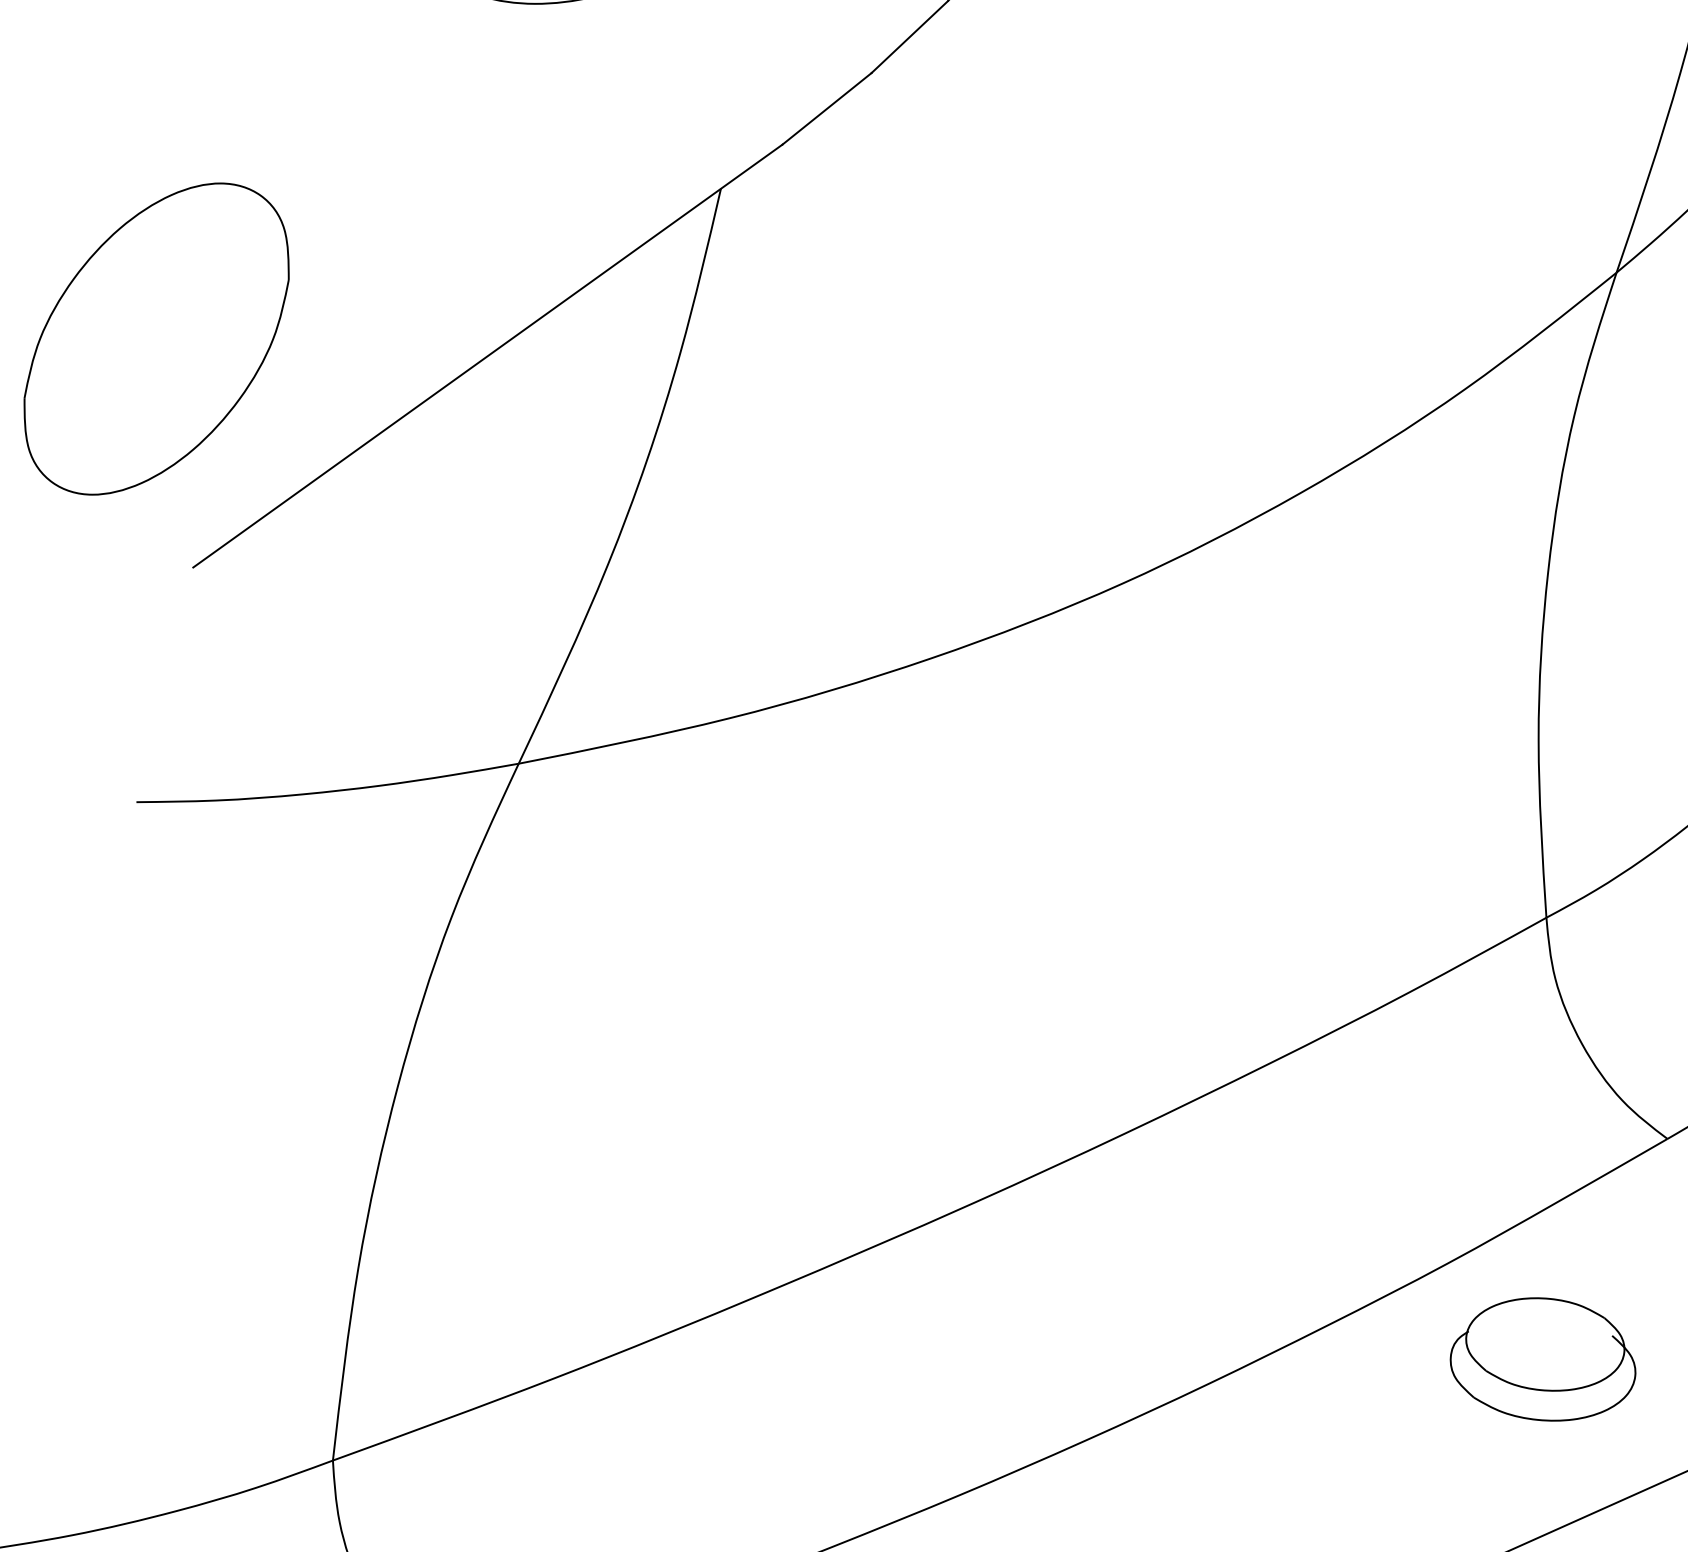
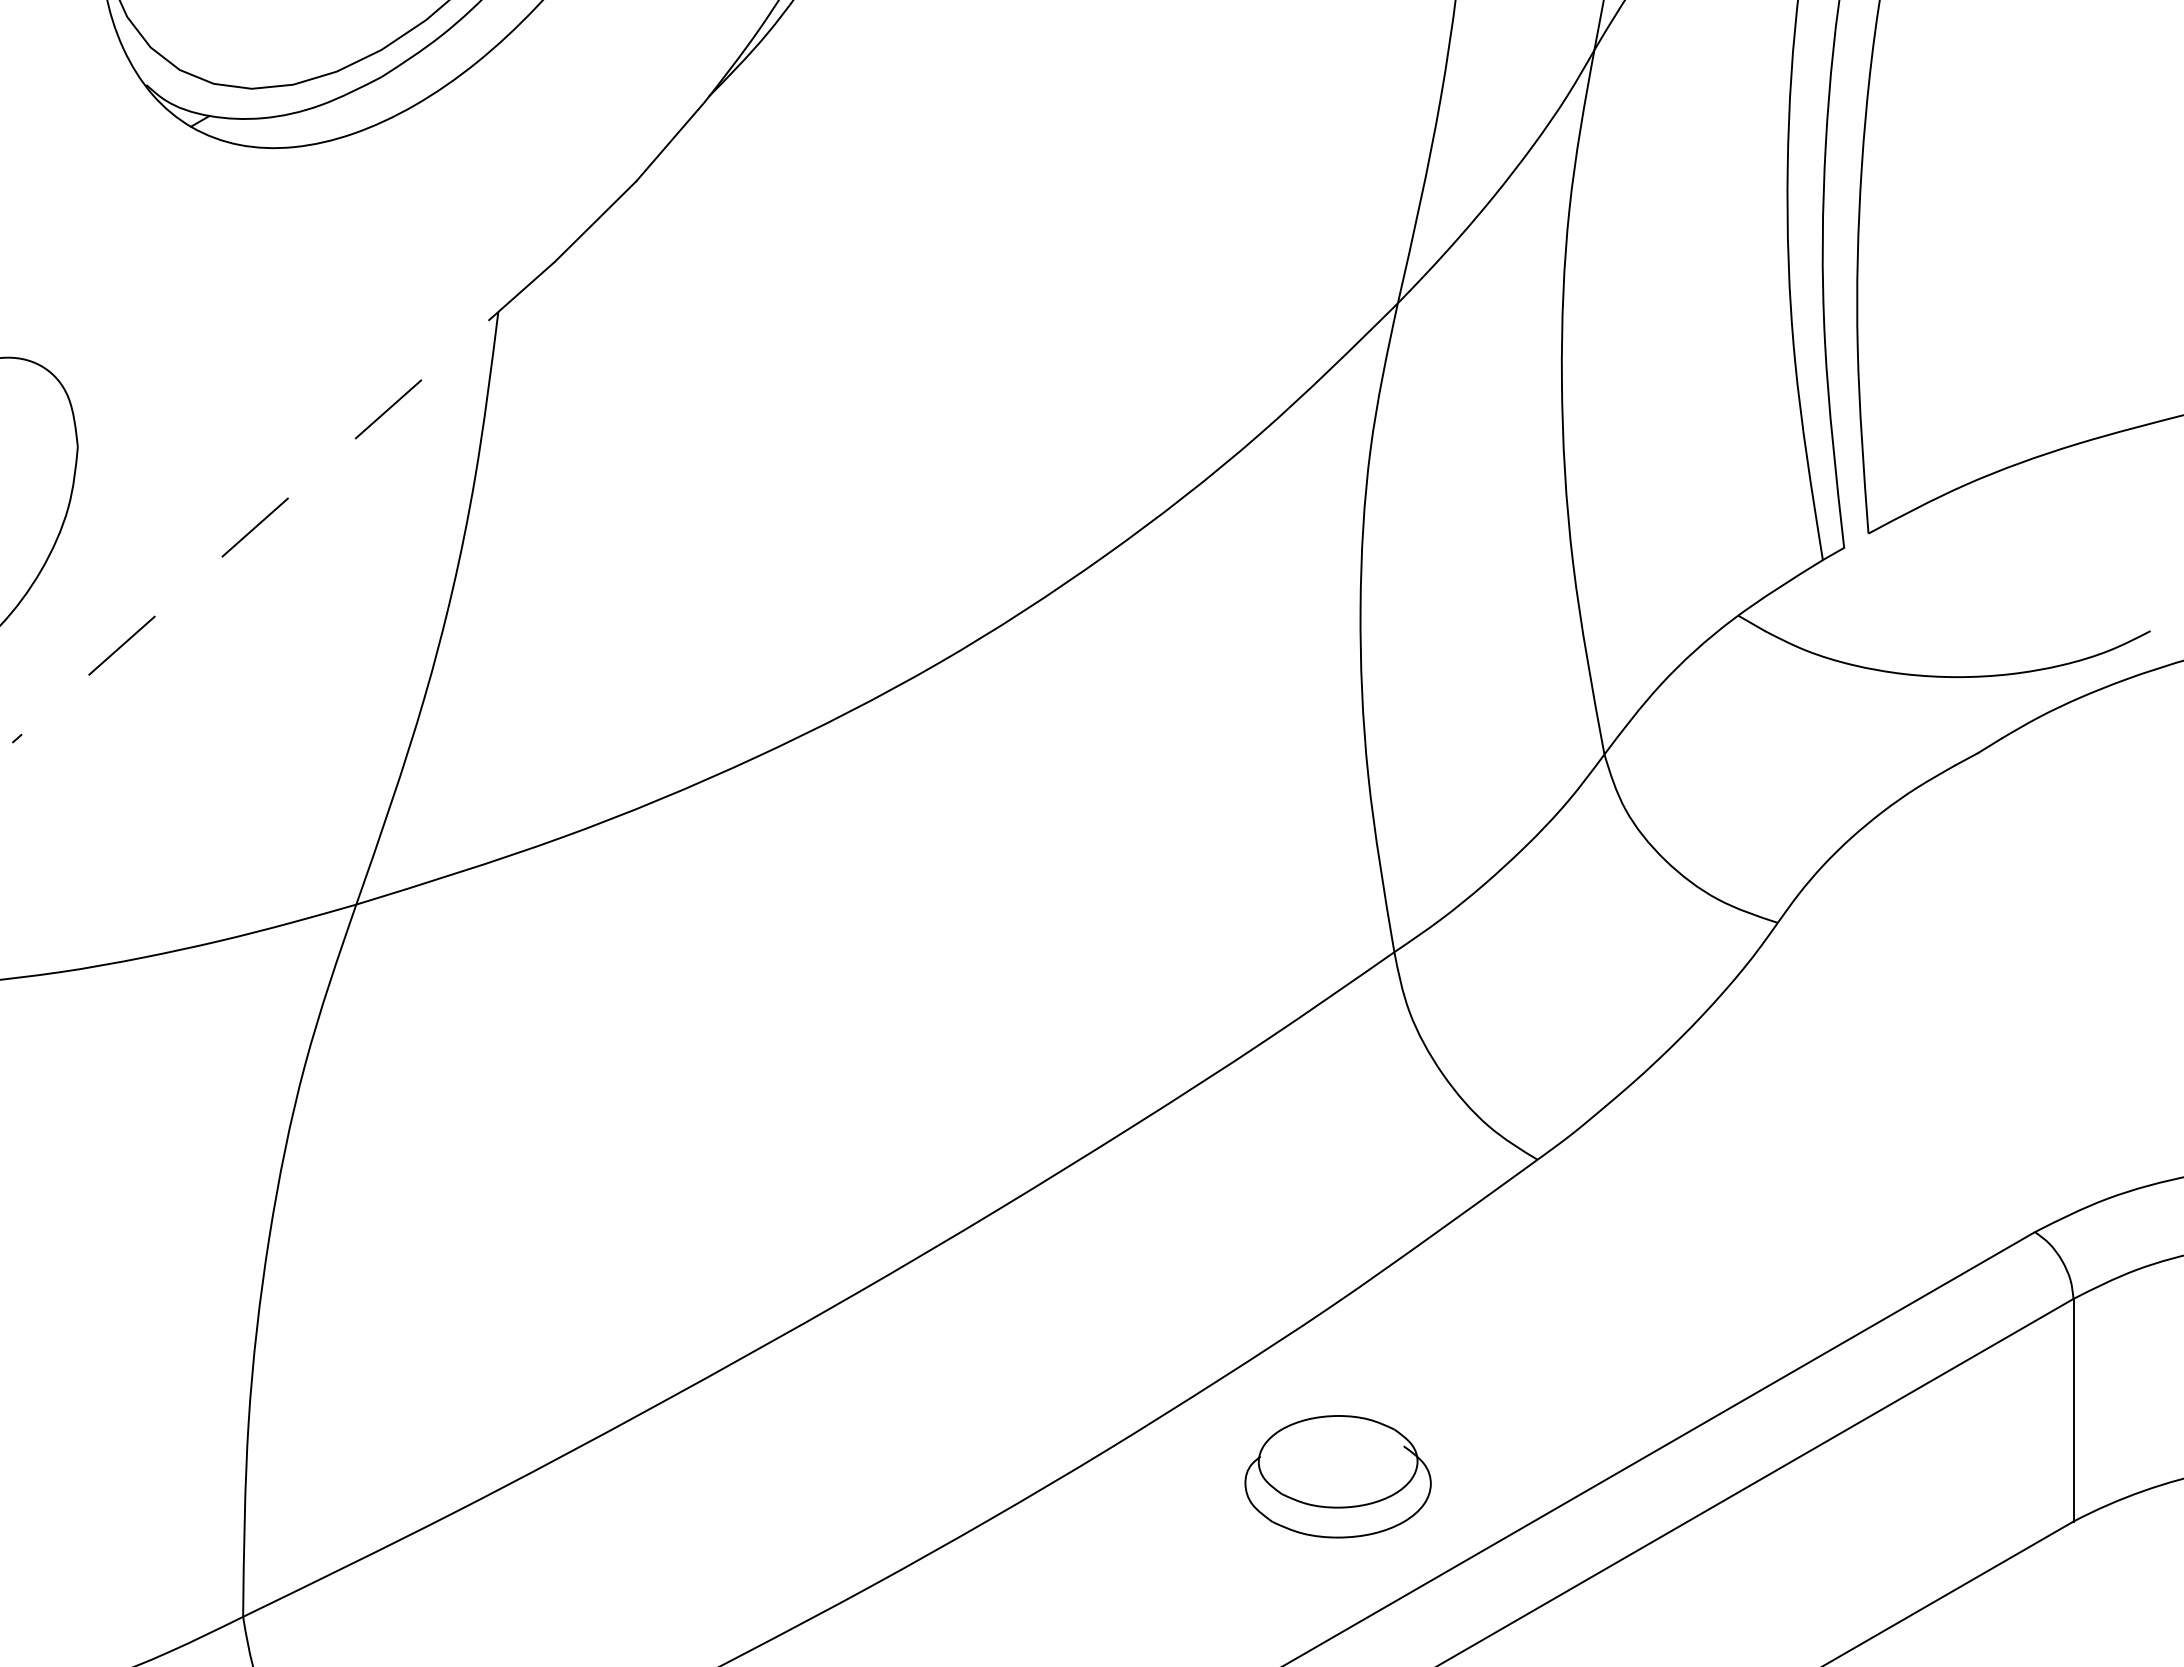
line: (487, 356) -> (283, 502), solid -> dashed
part: (1543, 1359) -> (1337, 1476), moved

